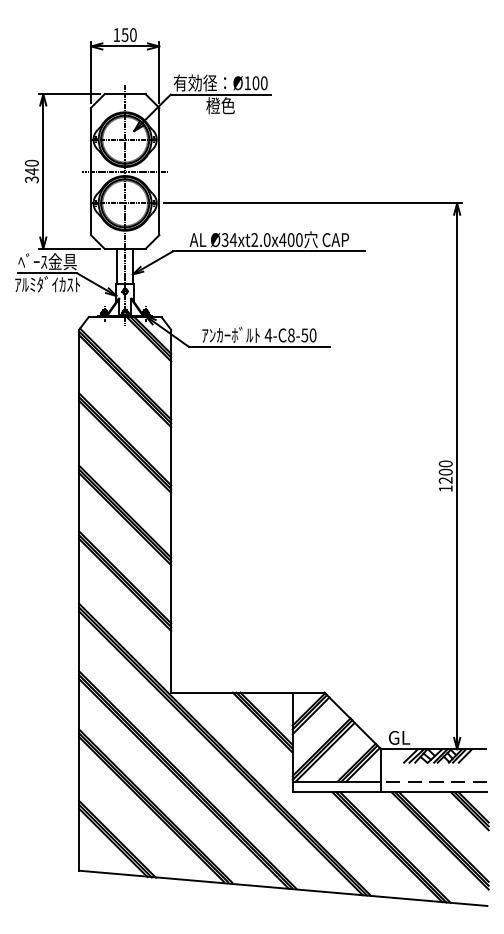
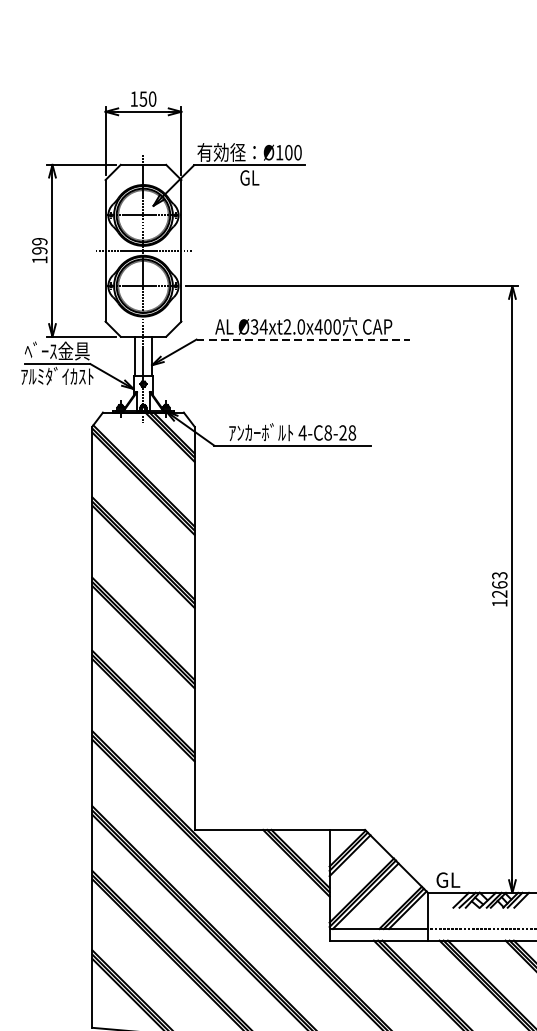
text: (220, 105) -> (249, 177), 橙色 -> GL
text: (31, 171) -> (39, 250), 340 -> 199
line: (269, 251) -> (303, 339), solid -> dashed
text: (308, 335) -> (347, 433), 4-C8-50 -> 4-C8-28
text: (445, 467) -> (499, 579), 1200 -> 1263

